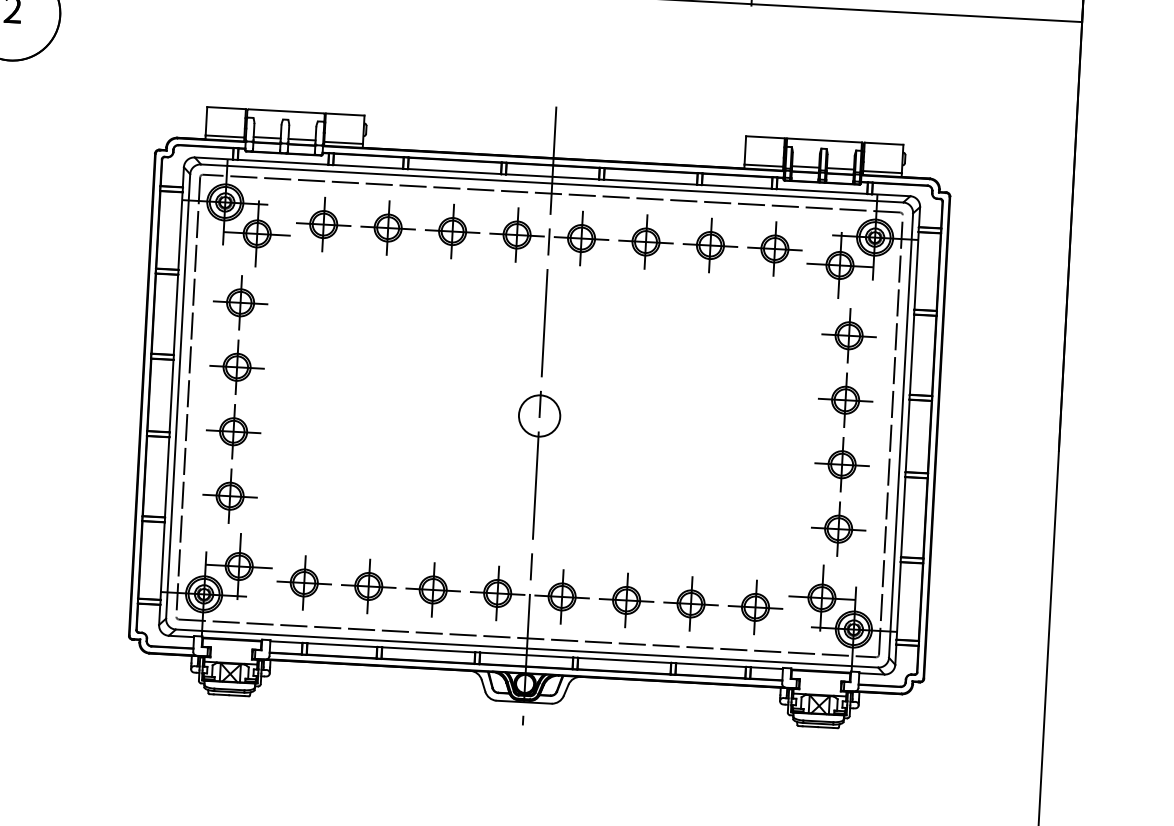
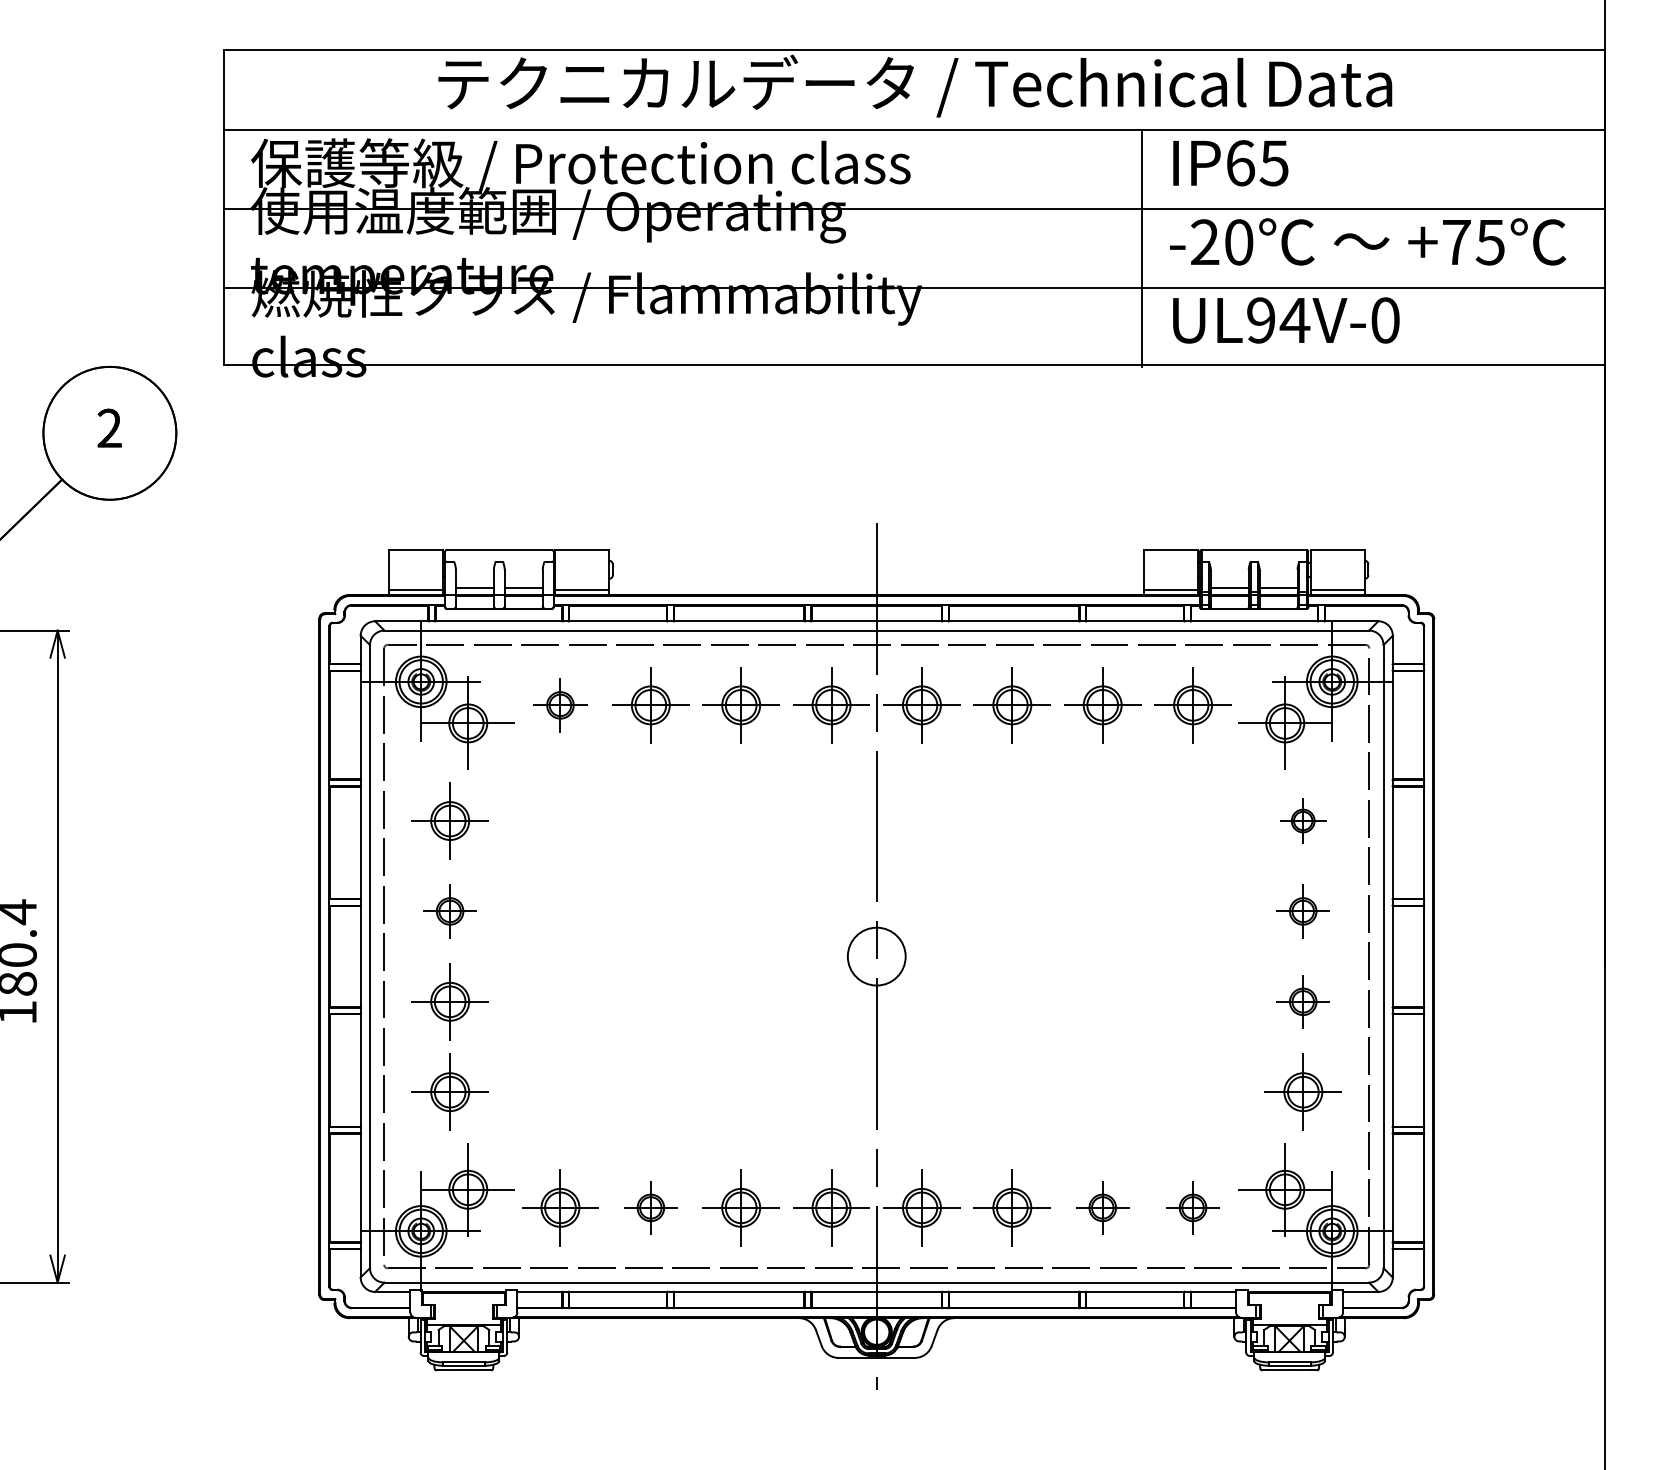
part: (323, 224) -> (560, 705), size x0.7
part: (848, 335) -> (1302, 820), size x0.6
part: (236, 367) -> (449, 911), size x0.7
part: (845, 400) -> (1302, 911), size x0.7
part: (841, 464) -> (1302, 1001), size x0.7
part: (368, 586) -> (650, 1207), size x0.7
part: (690, 603) -> (1102, 1207), size x0.7
part: (755, 607) -> (1192, 1207), size x0.7

